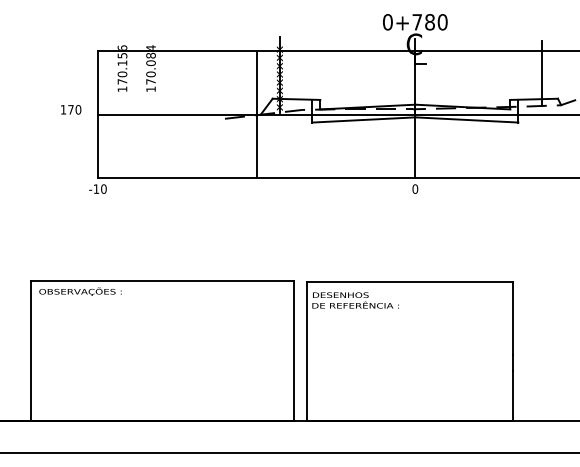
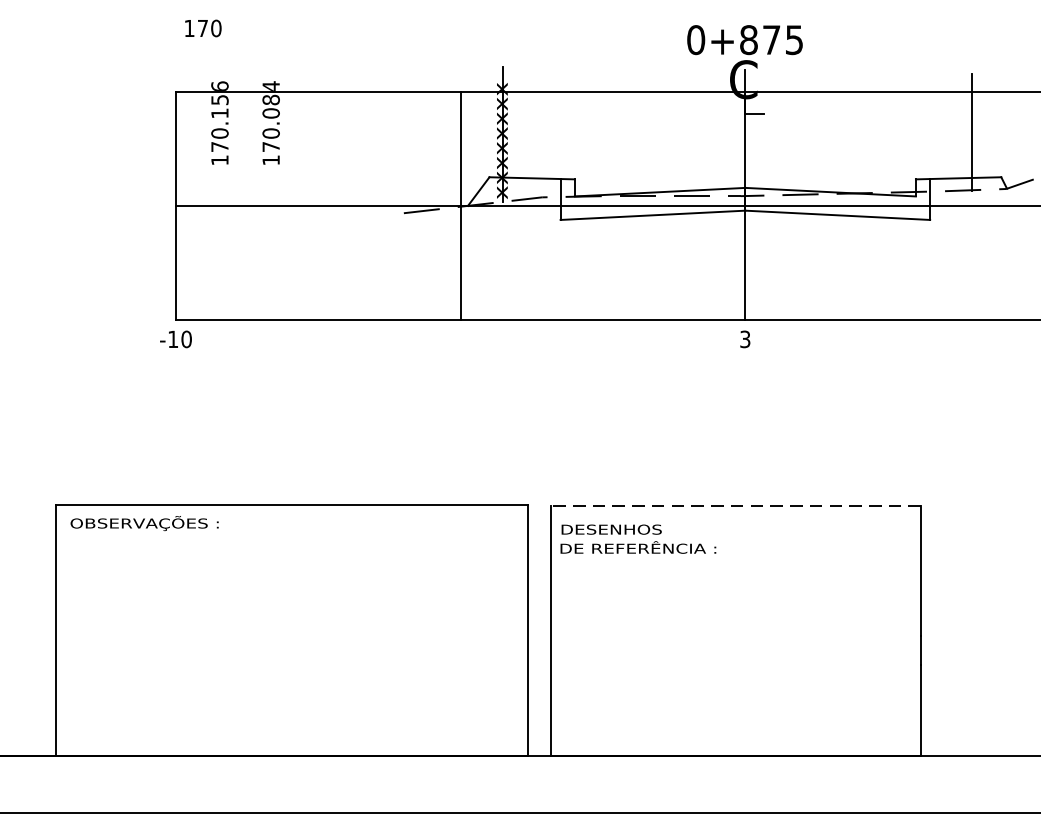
text: (429, 22) -> (770, 40), 0+780 -> 0+875
text: (71, 109) -> (203, 27), moved
text: (415, 188) -> (745, 338), 0 -> 3
line: (409, 282) -> (734, 506), solid -> dashed

